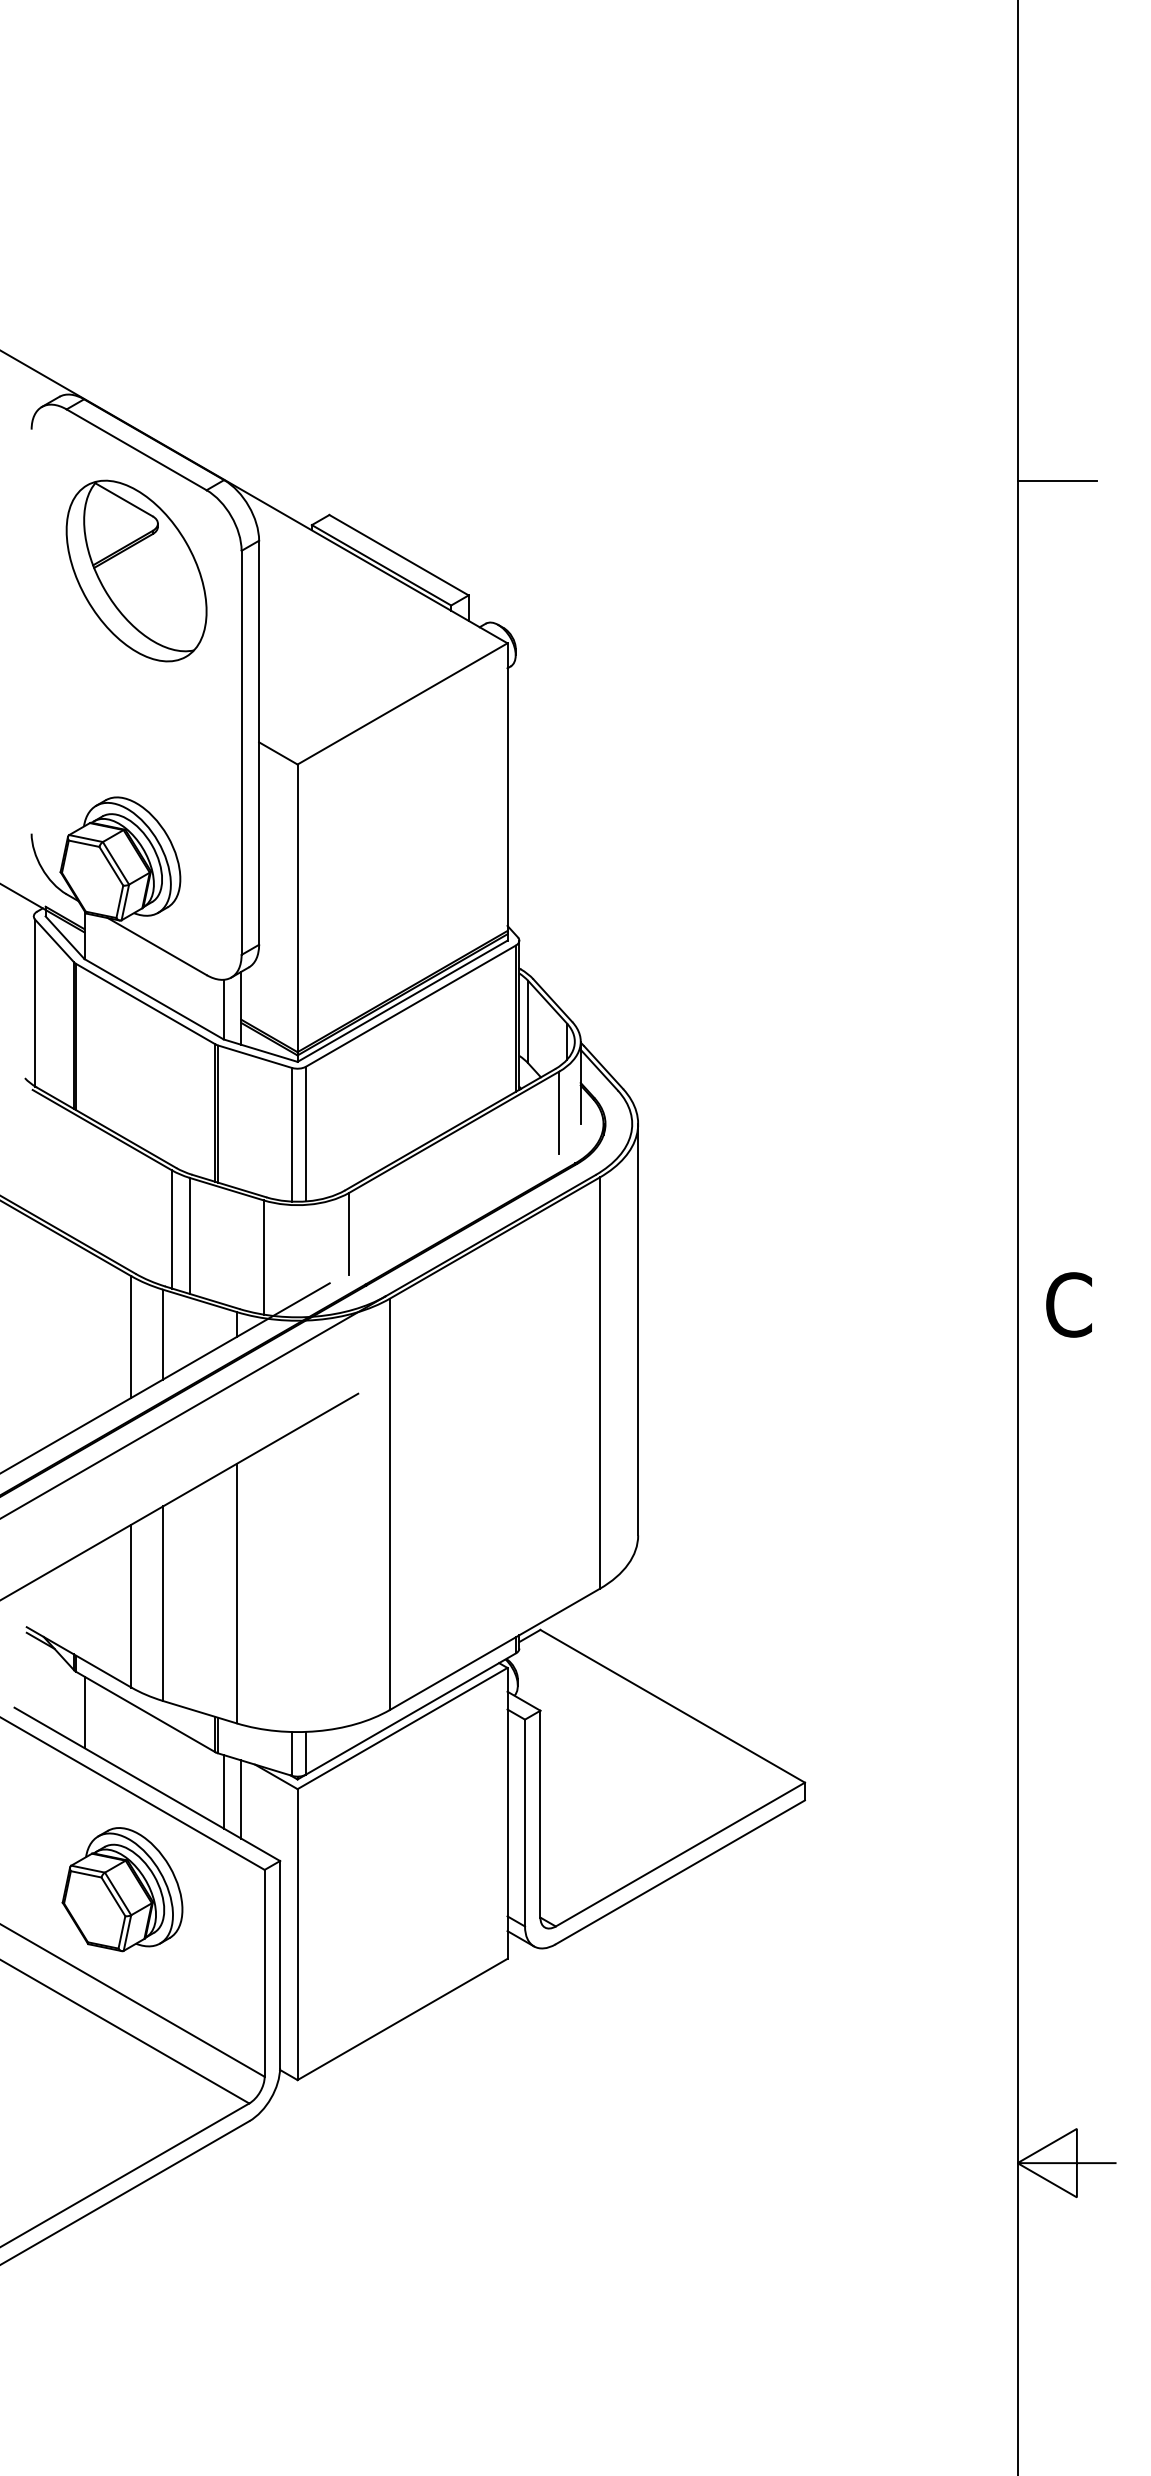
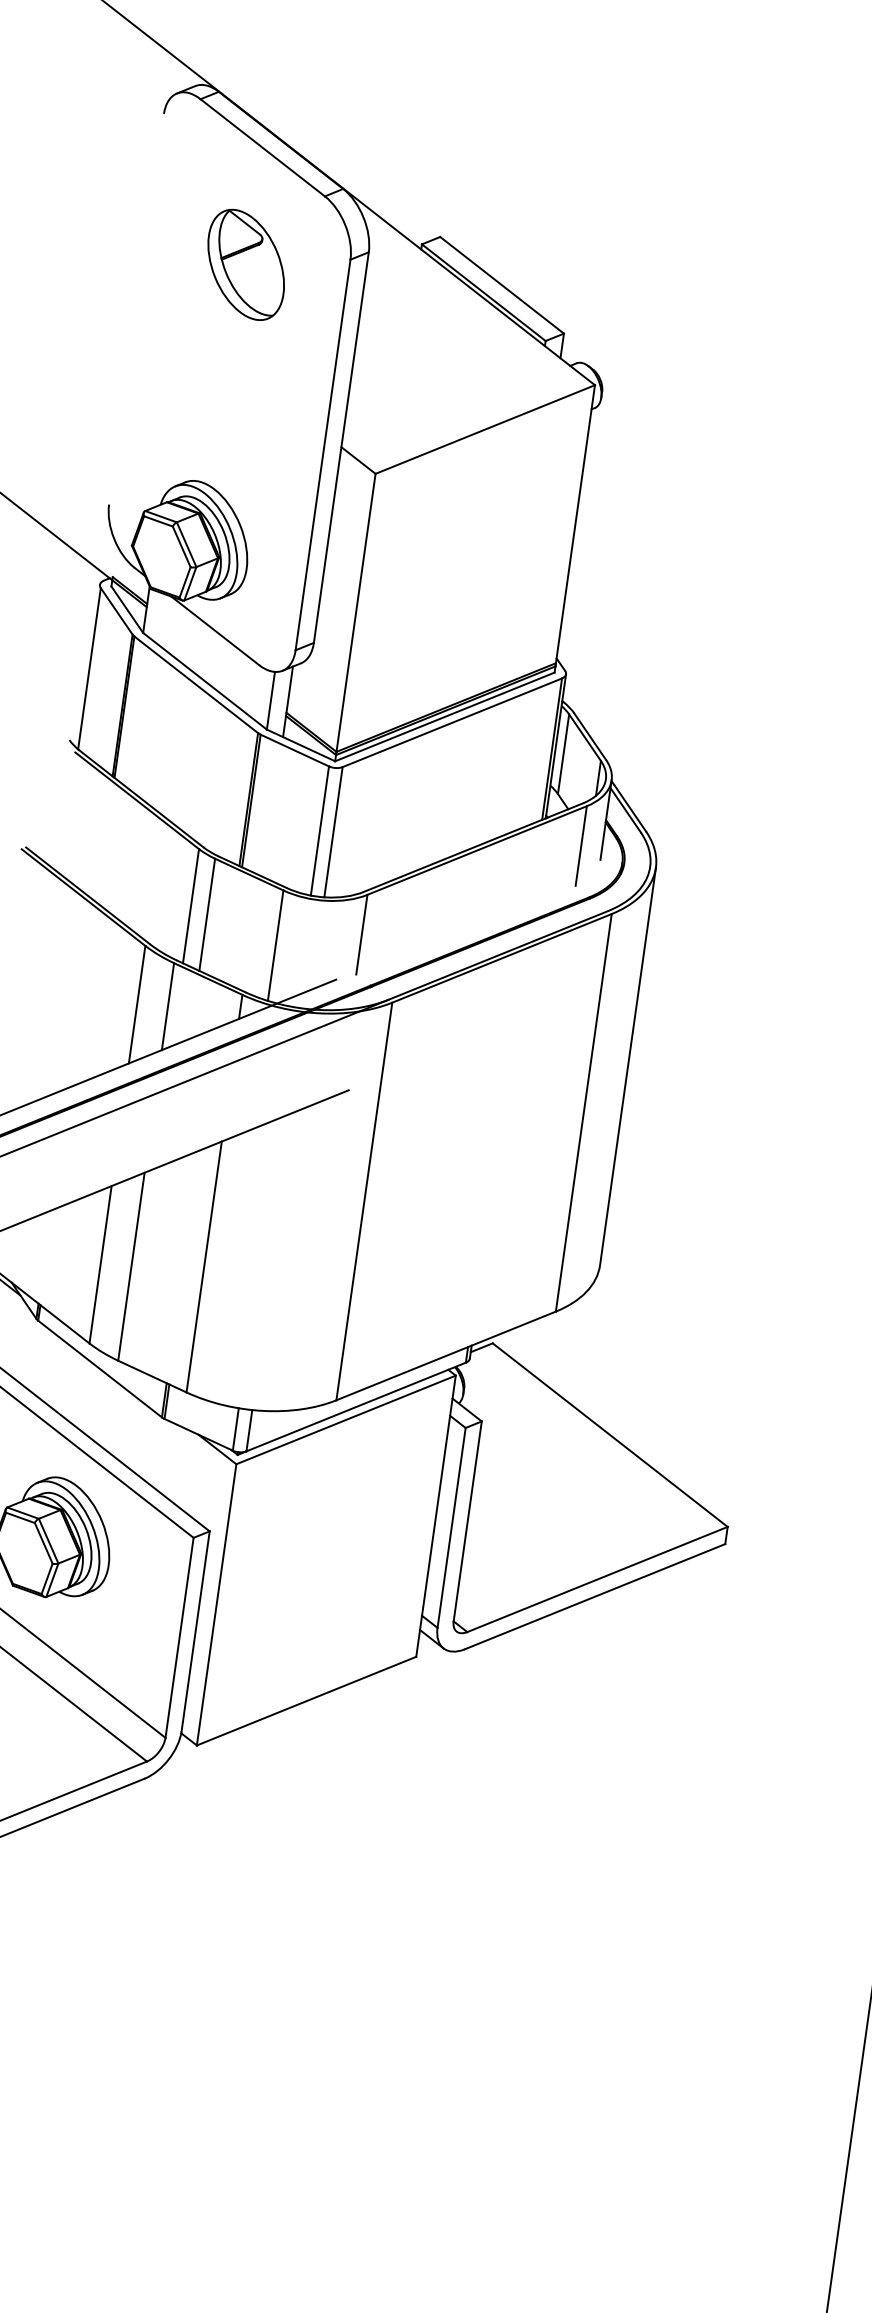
part: (136, 570) -> (246, 264), size x0.6
line: (84, 1712) -> (40, 1361), removed
line: (223, 1791) -> (164, 1456), removed
line: (241, 1799) -> (180, 1466), removed

